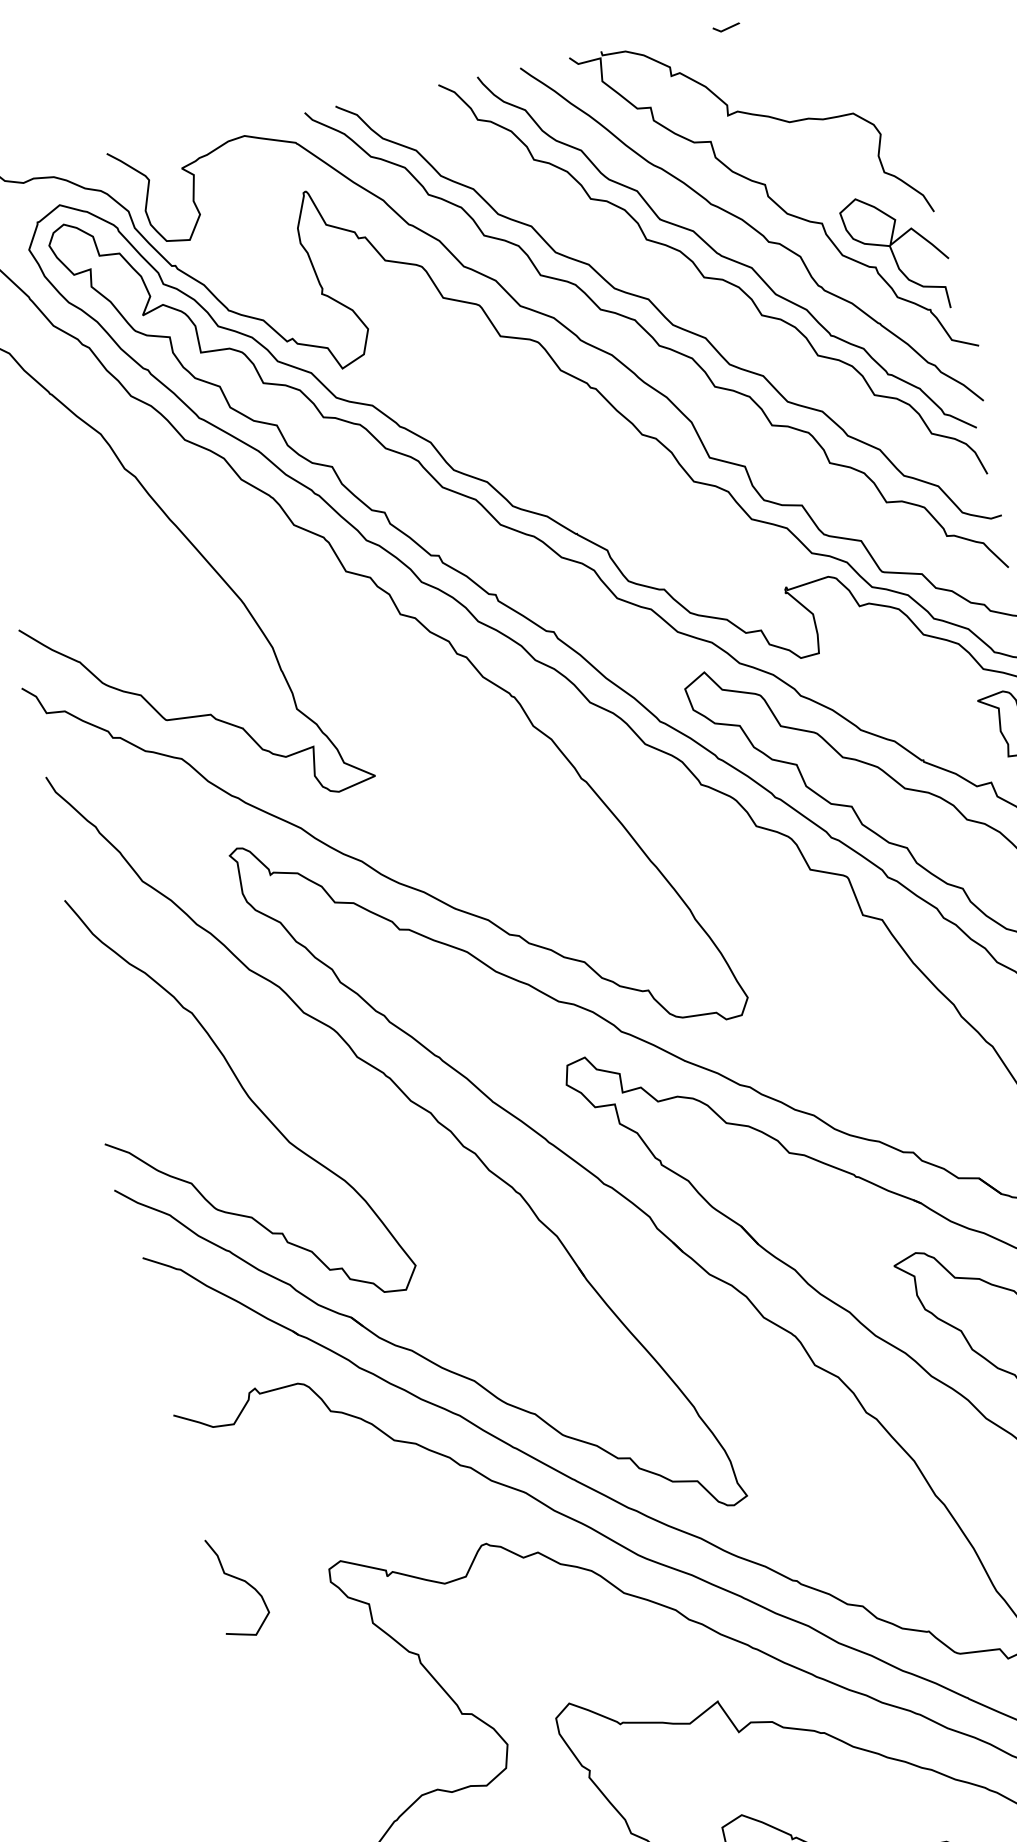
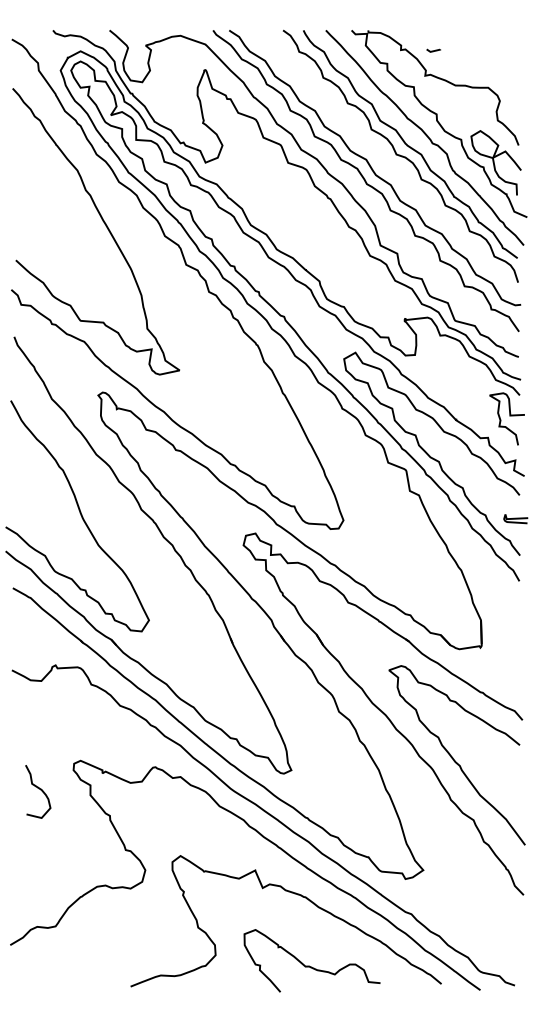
line: (726, 27) -> (433, 50), moved
curve: (240, 1581) -> (39, 789), moved

